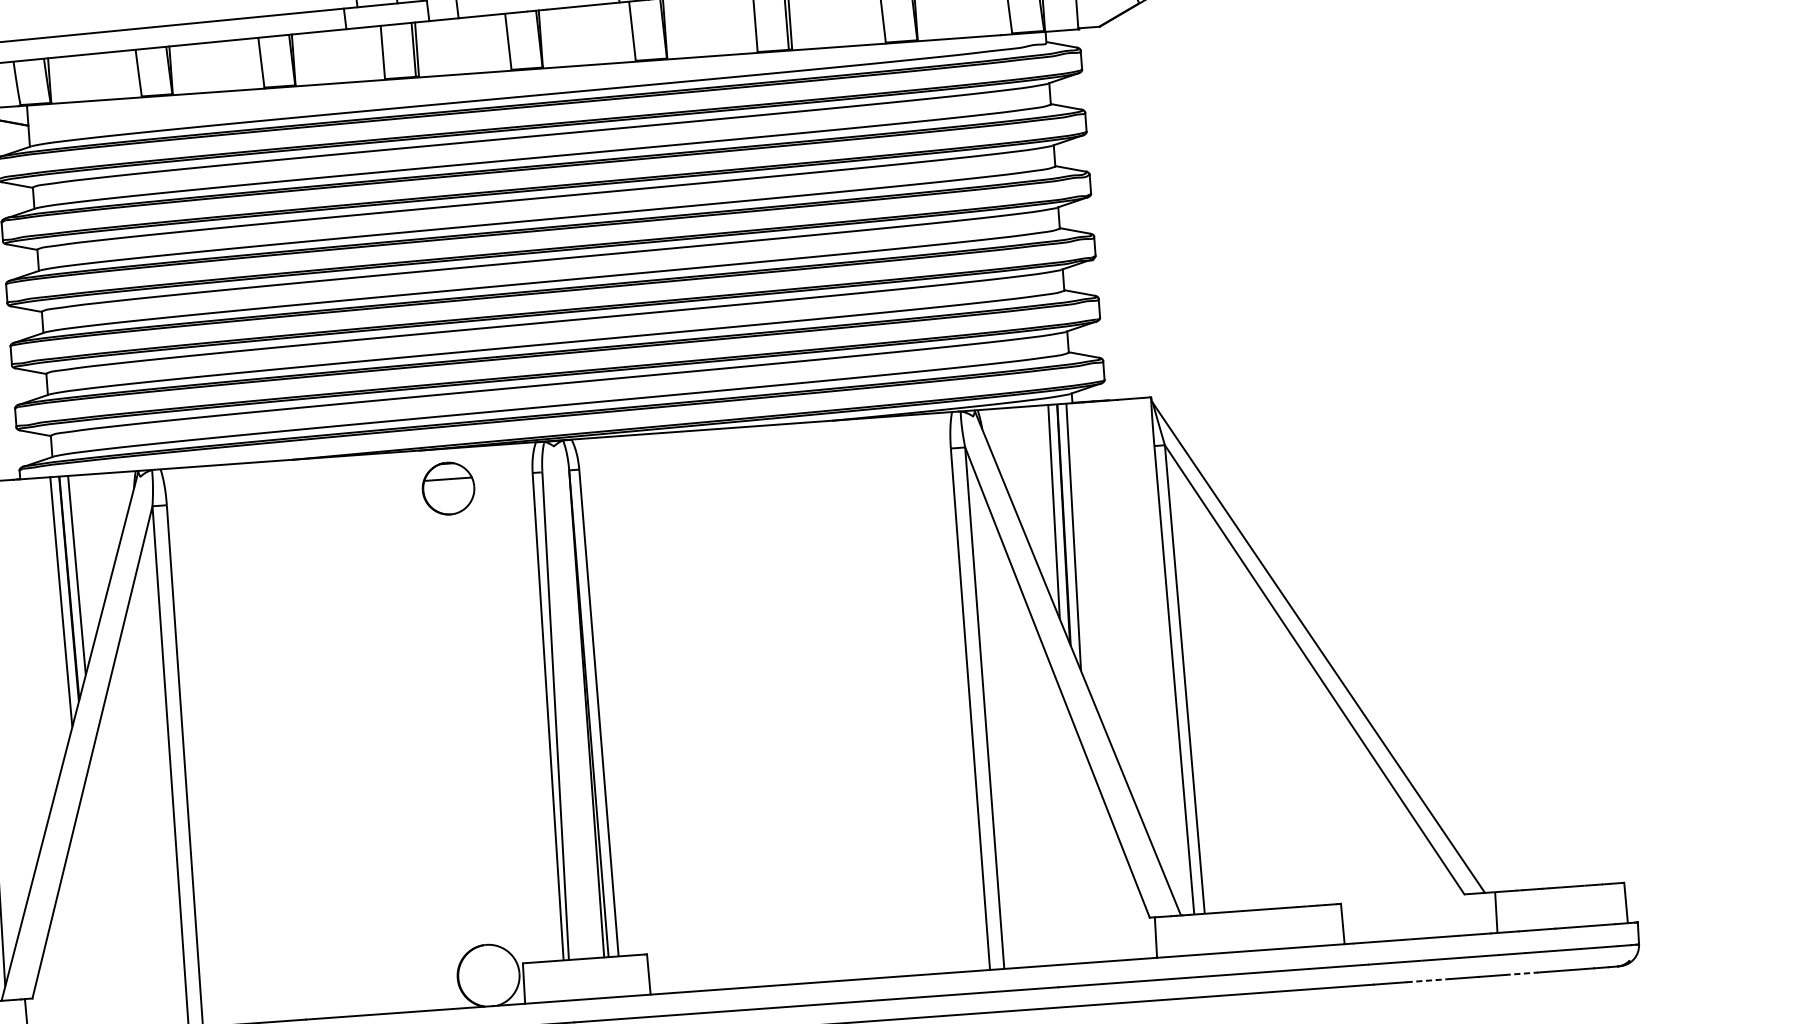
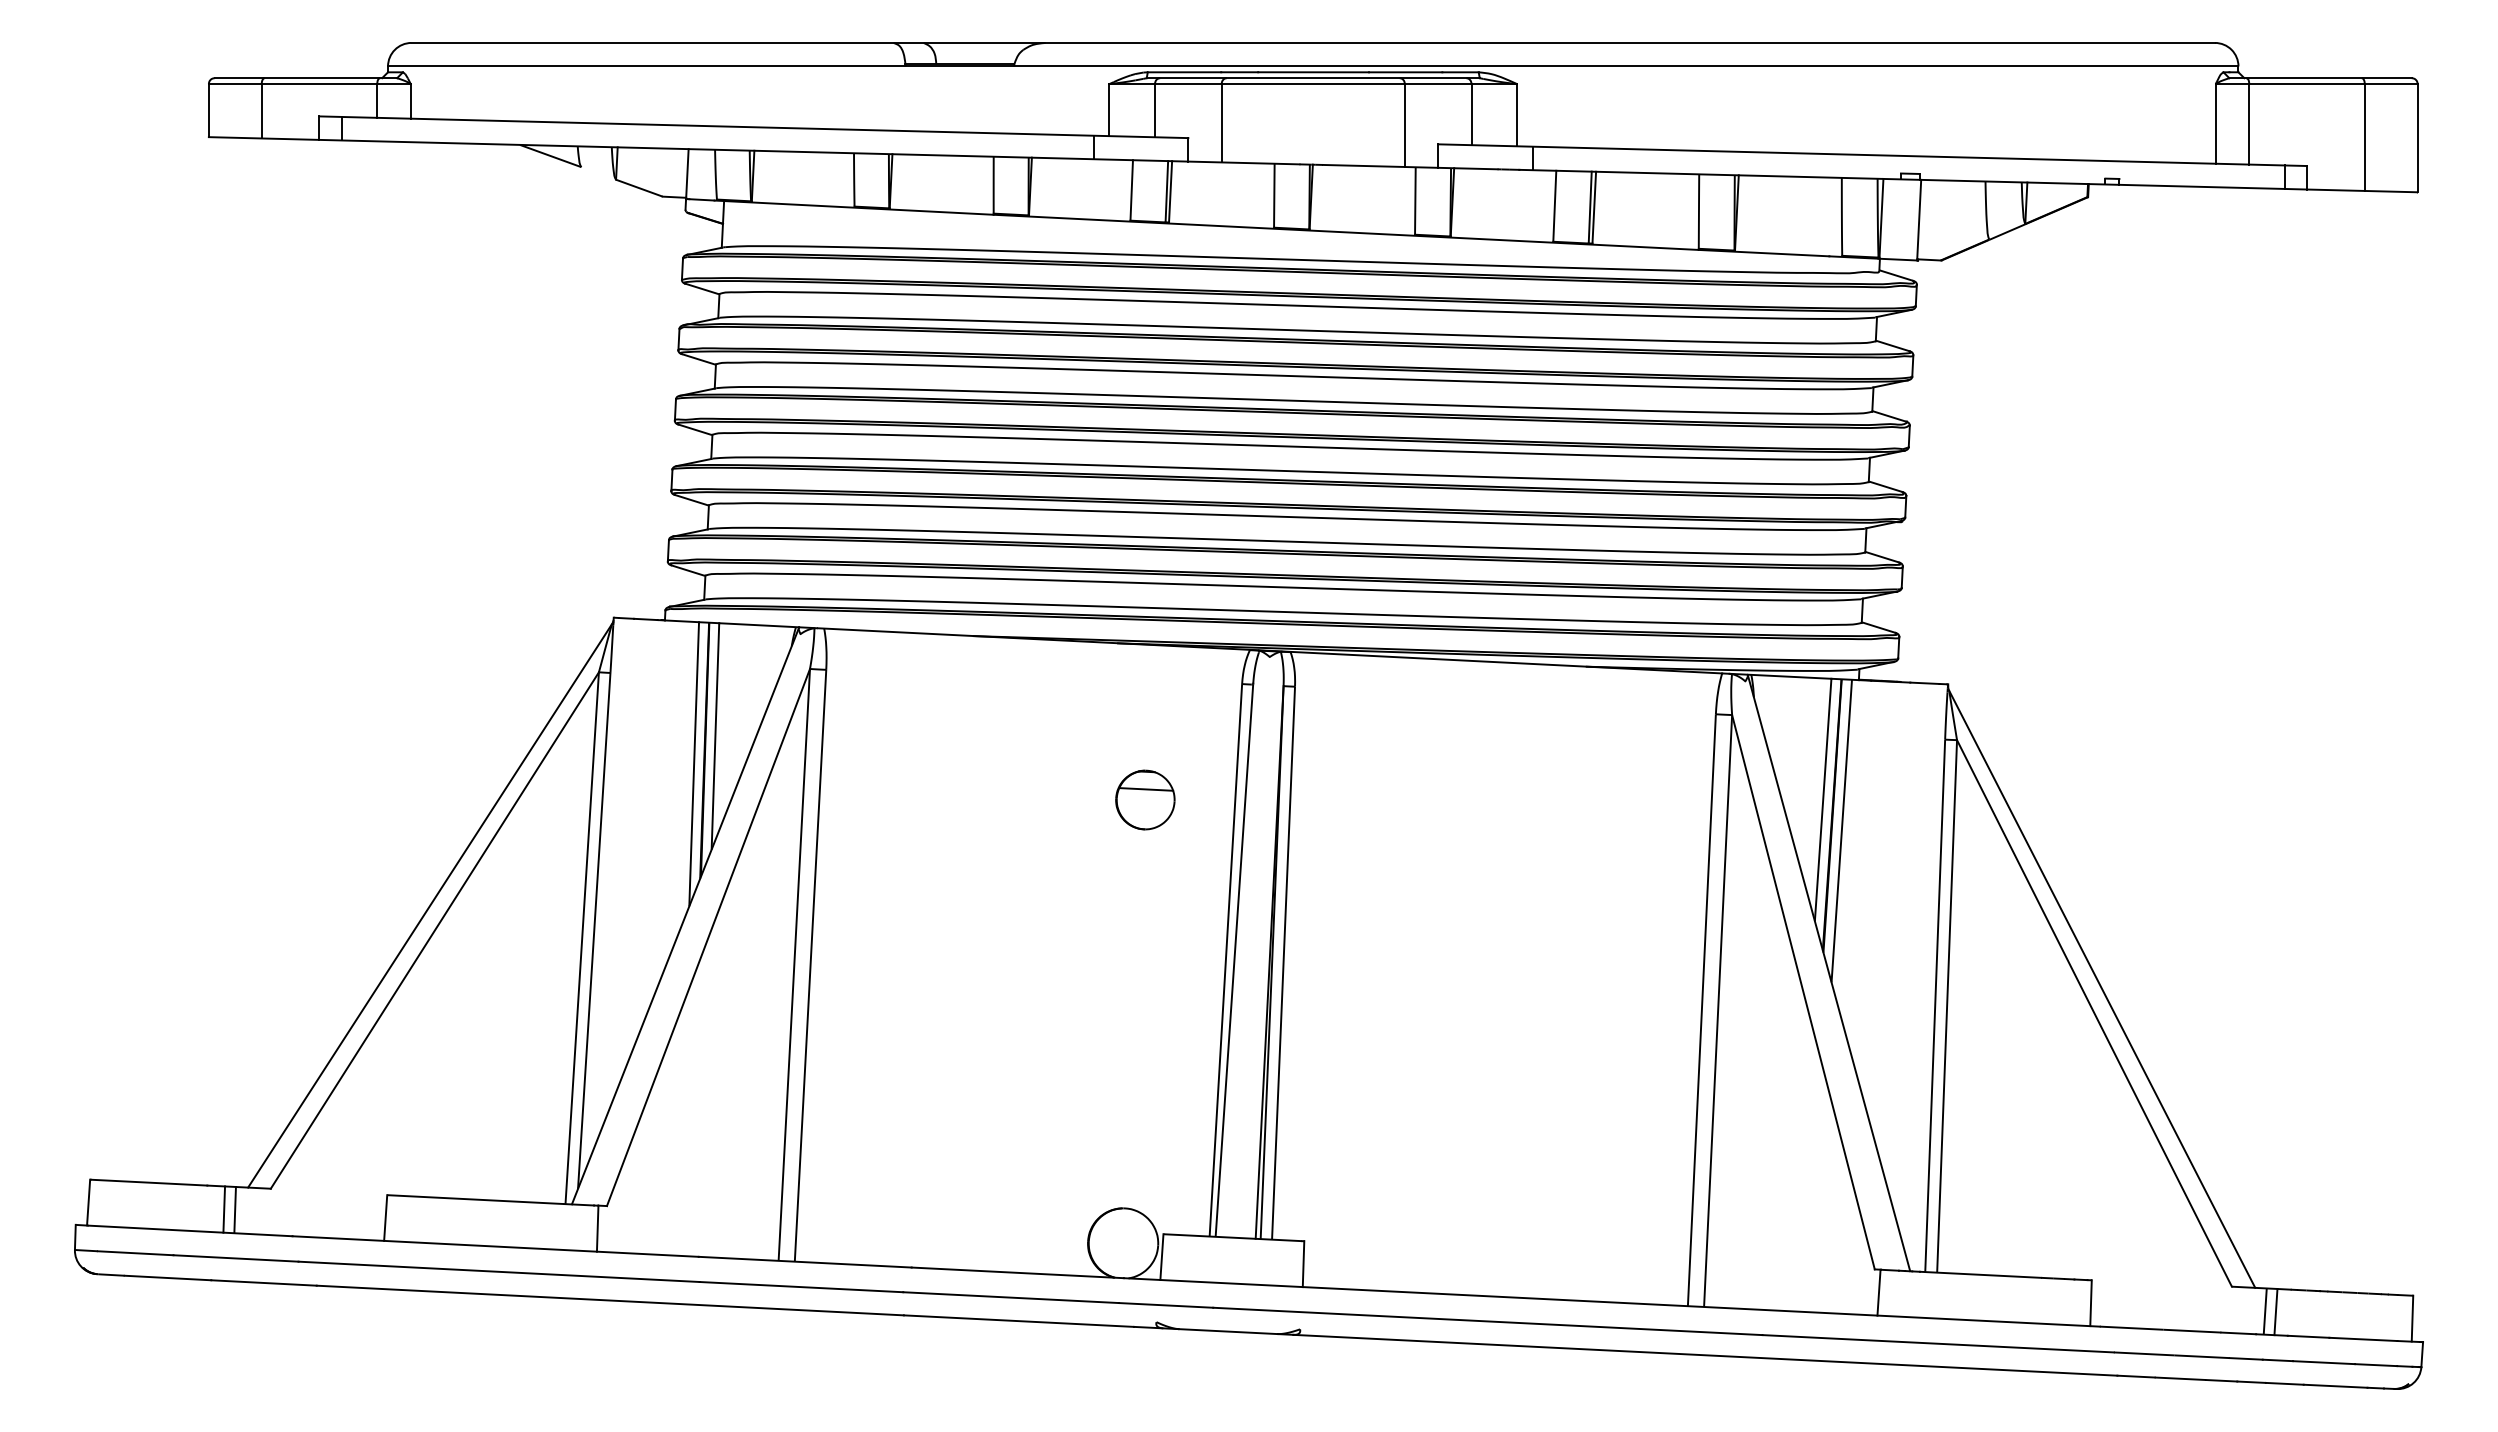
part: (448, 488) -> (1145, 799), moved
line: (1505, 911) -> (2275, 1311), added
line: (1520, 973) -> (2284, 1383), dashed -> solid
line: (1429, 980) -> (2180, 1378), dashed -> solid

